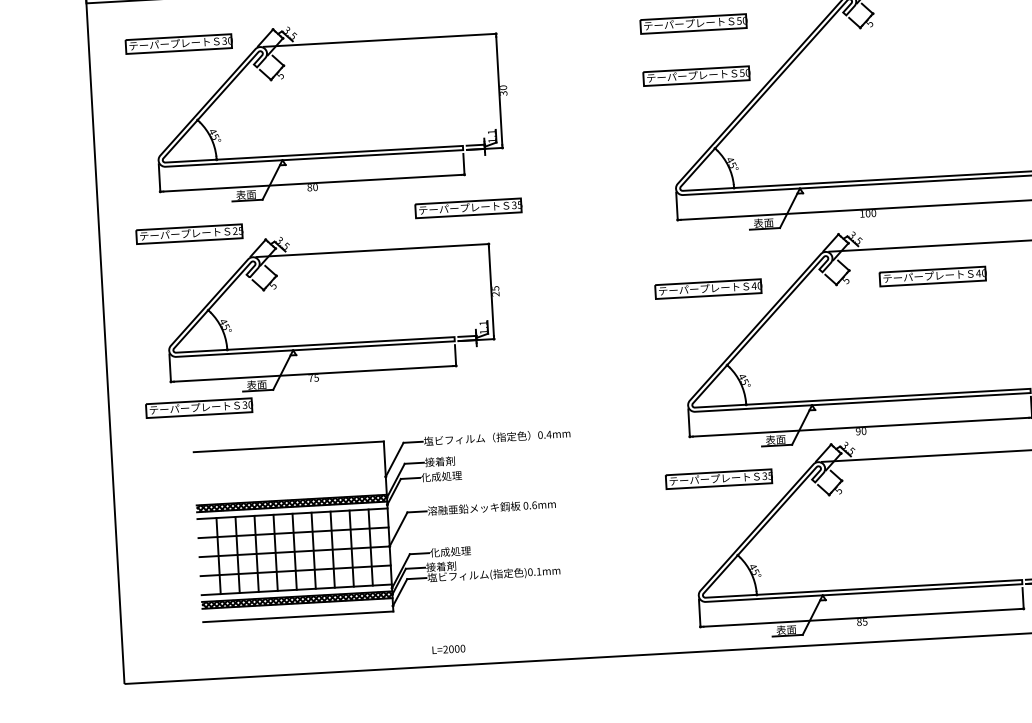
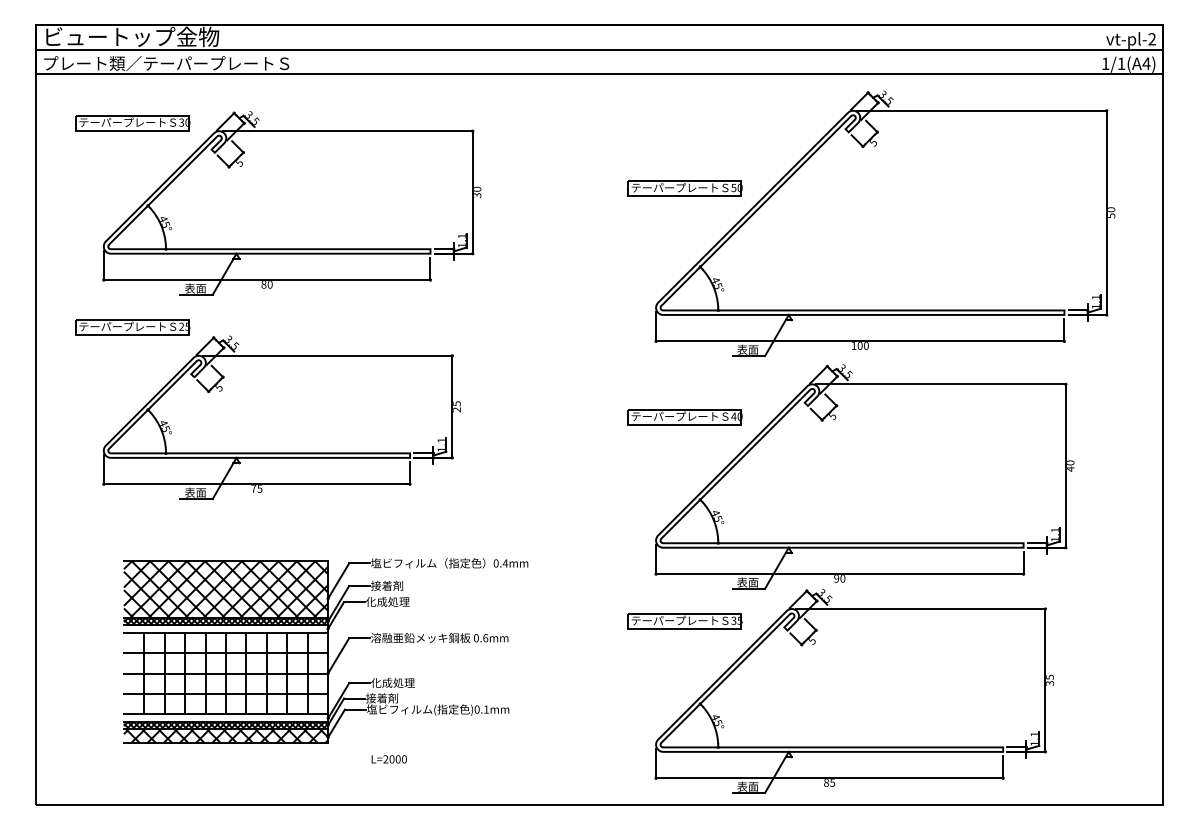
part: (693, 24) -> (684, 132), removed
part: (468, 208) -> (432, 316), removed
part: (932, 276) -> (925, 417), removed
part: (199, 408) -> (132, 514), removed
hatch: (289, 473) -> (225, 589), added
hatch: (297, 610) -> (225, 736), added
text: (448, 649) -> (388, 759), moved

